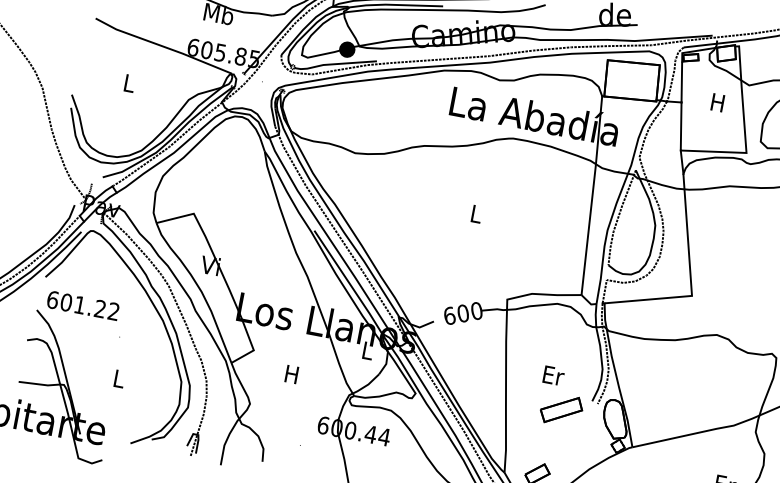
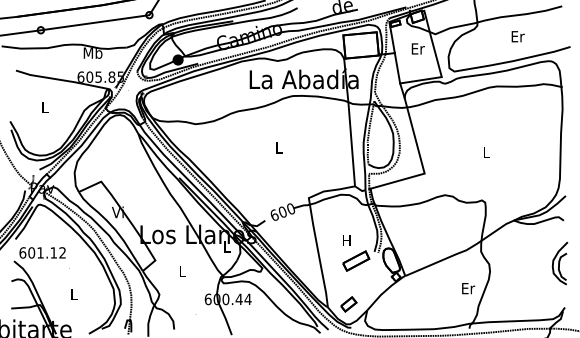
text: (717, 102) -> (417, 48), H -> Er
text: (99, 308) -> (53, 252), 601.22 -> 601.12
text: (290, 374) -> (181, 271), H -> L
text: (552, 375) -> (346, 240), Er -> H

